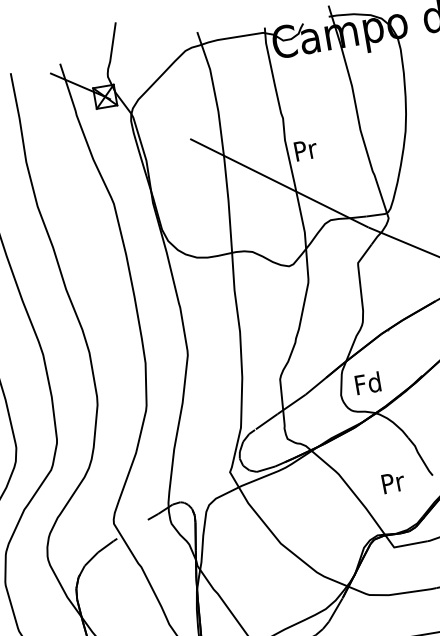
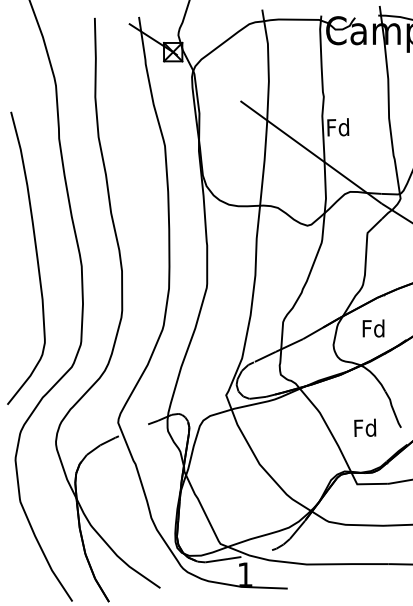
text: (305, 150) -> (338, 127), Pr -> Fd
text: (367, 383) -> (373, 328), moved
text: (392, 482) -> (365, 427), Pr -> Fd

